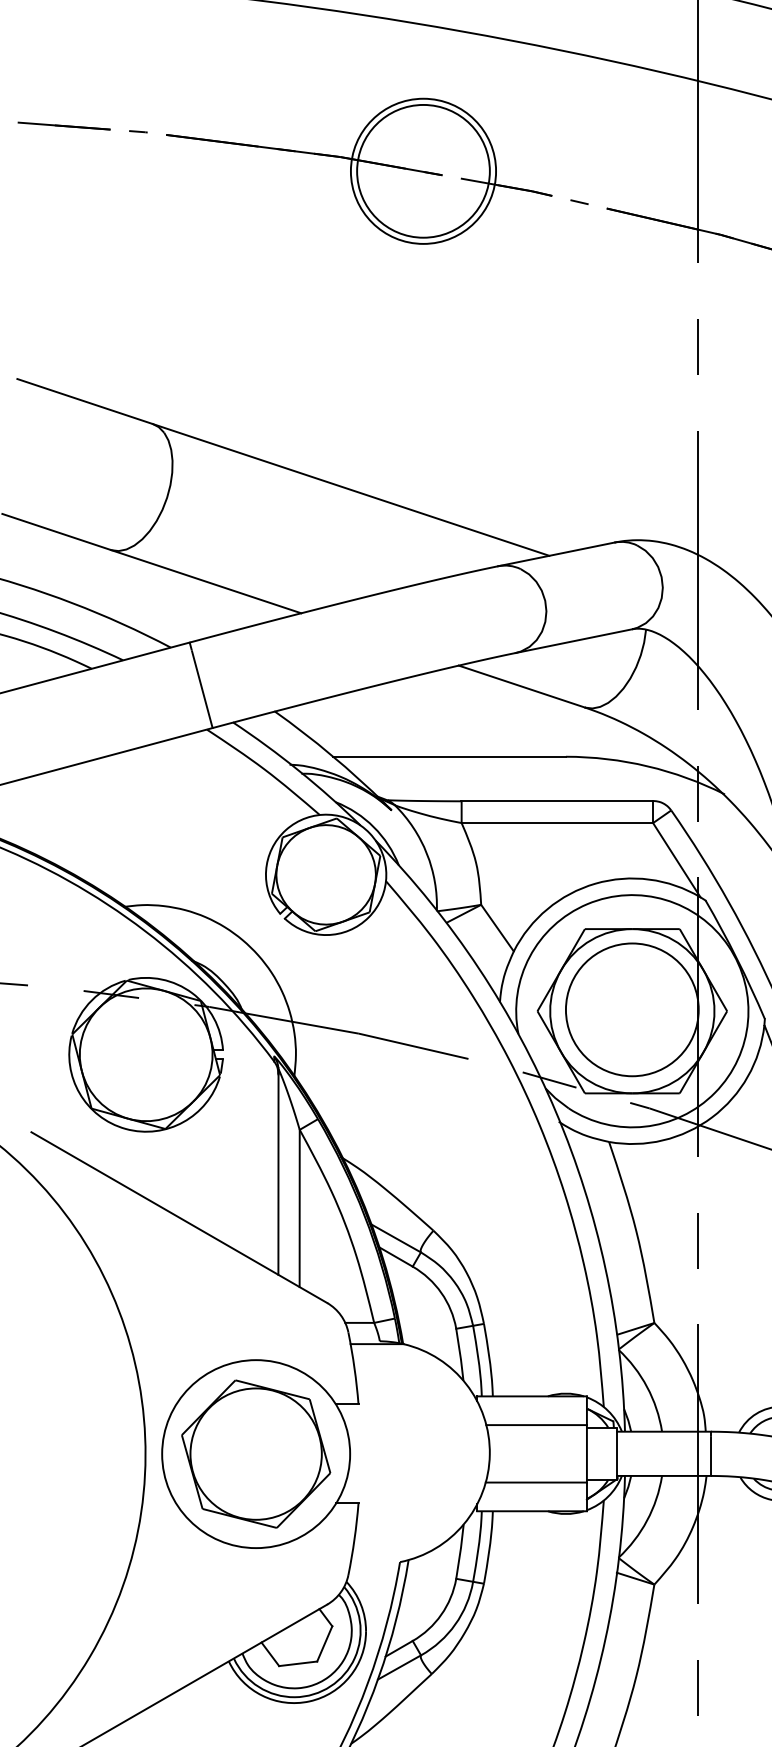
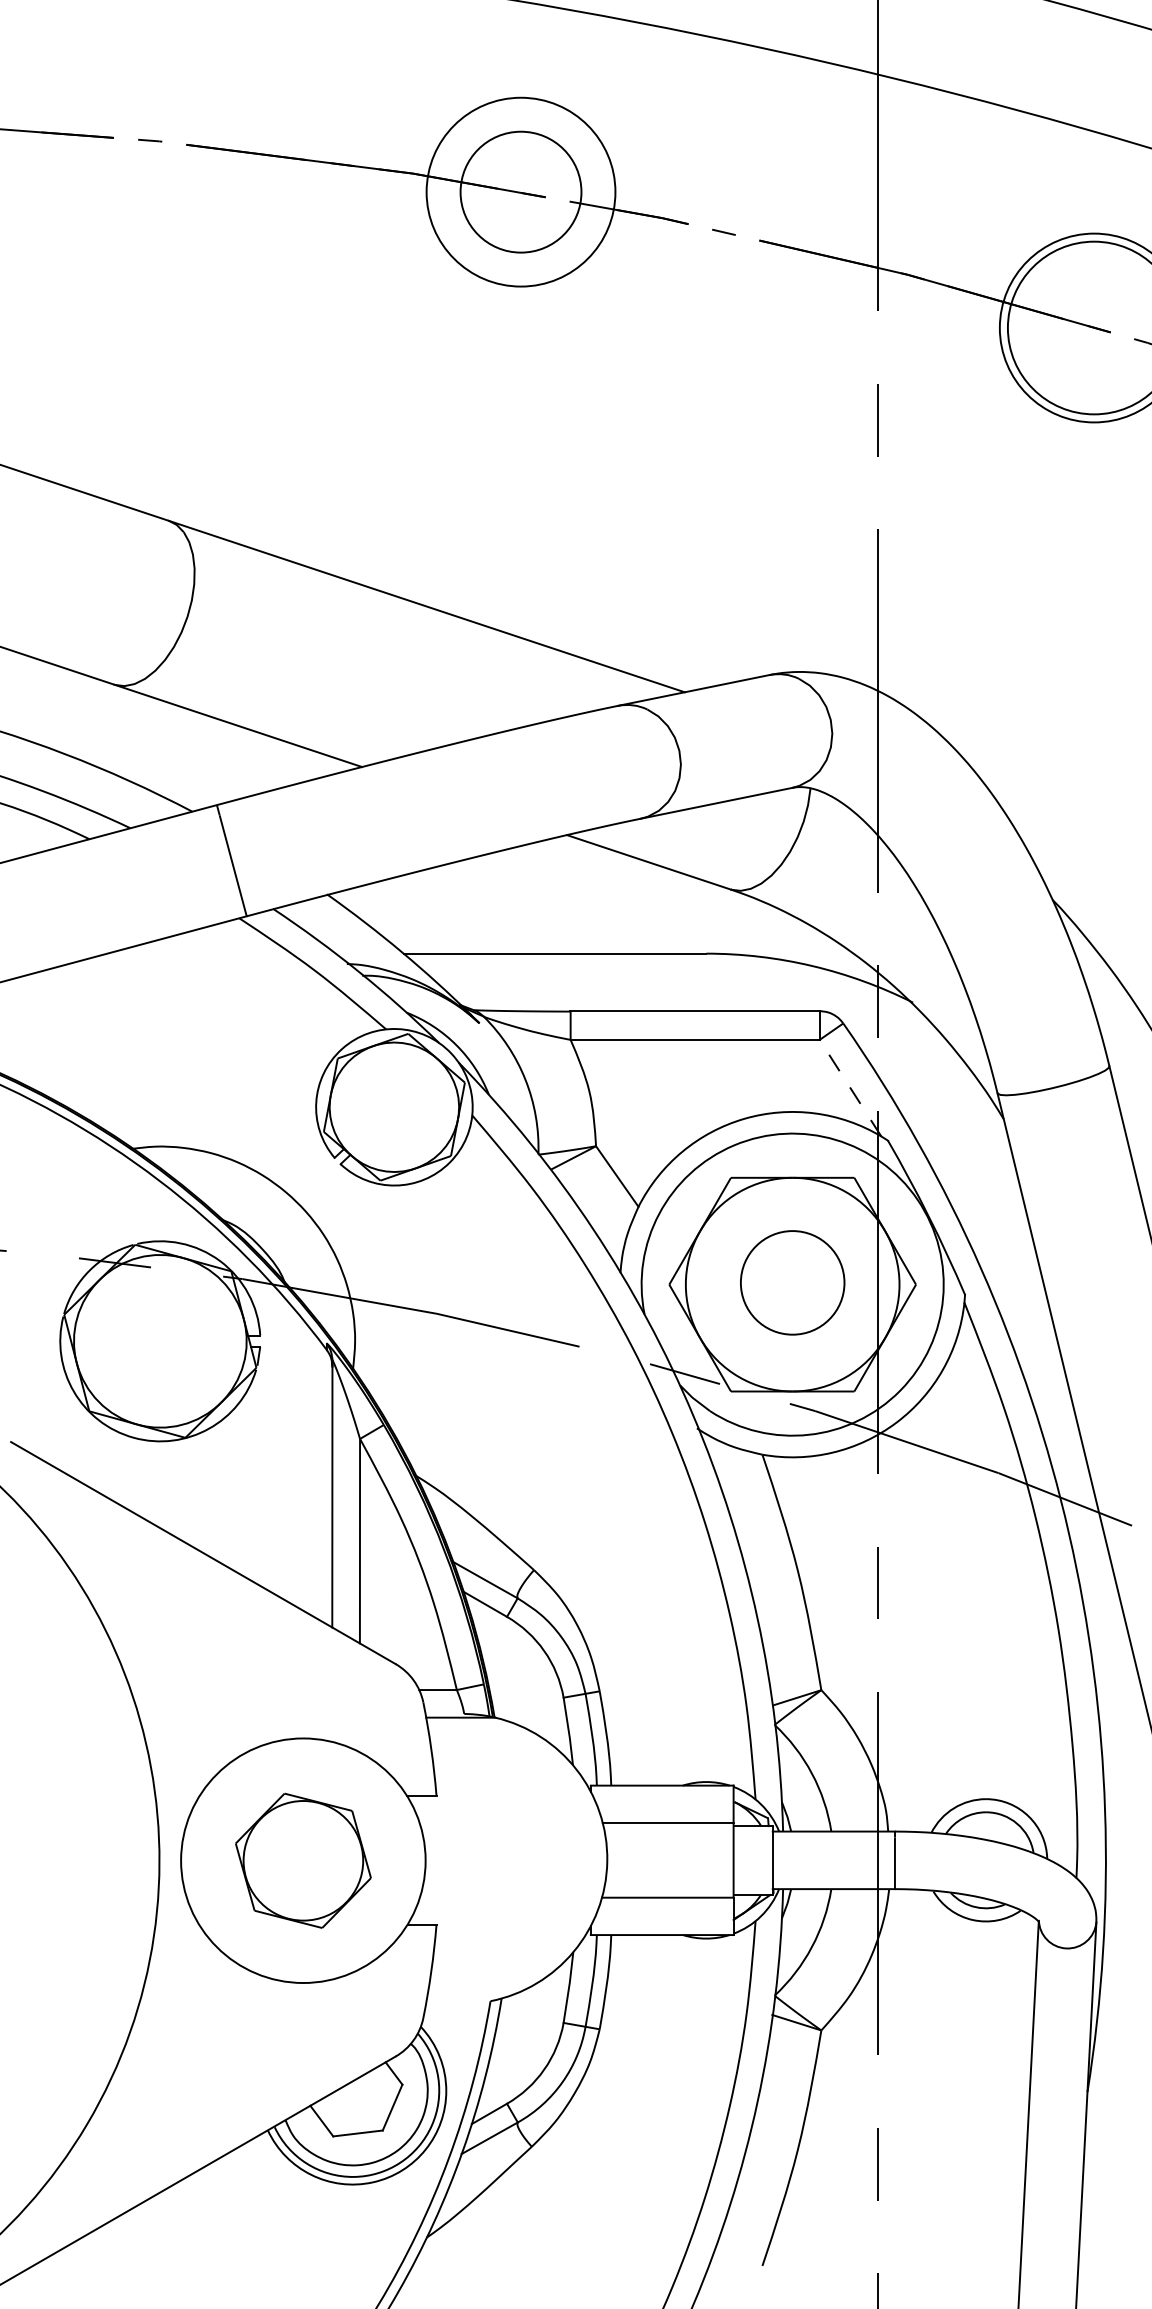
circle: (423, 170) -> (520, 191), size x0.7
line: (676, 859) -> (850, 1087), solid -> dashed
circle: (632, 1009) -> (792, 1282), size x0.6
part: (256, 1453) -> (303, 1860), size x0.7

